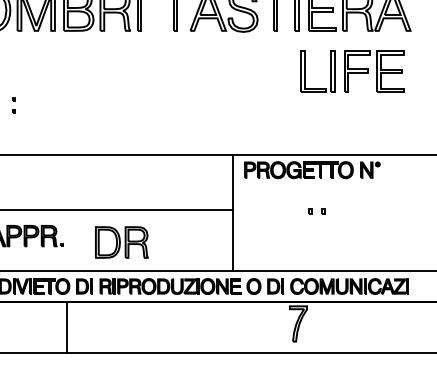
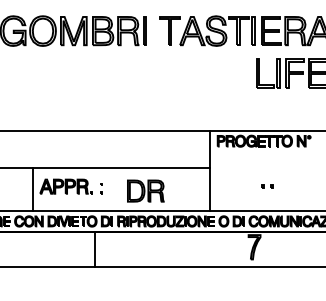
part: (14, 105) -> (101, 188), moved
part: (317, 211) -> (267, 186), moved
part: (121, 241) -> (145, 190), moved

